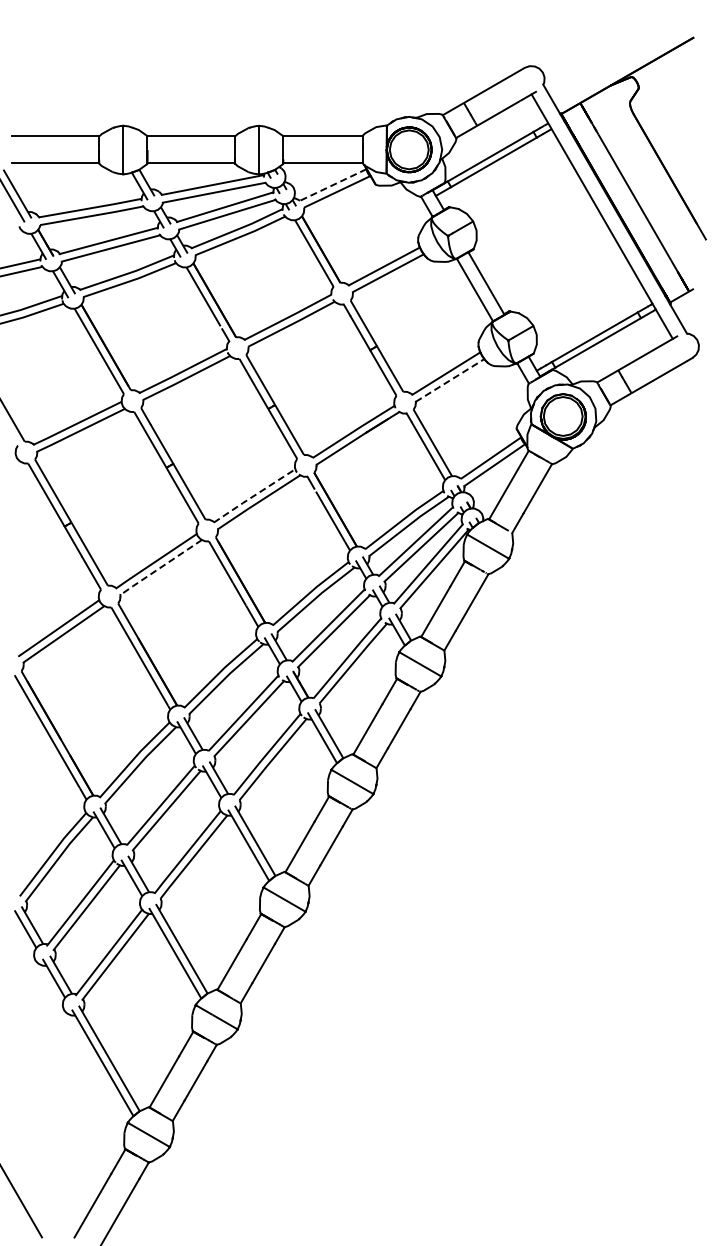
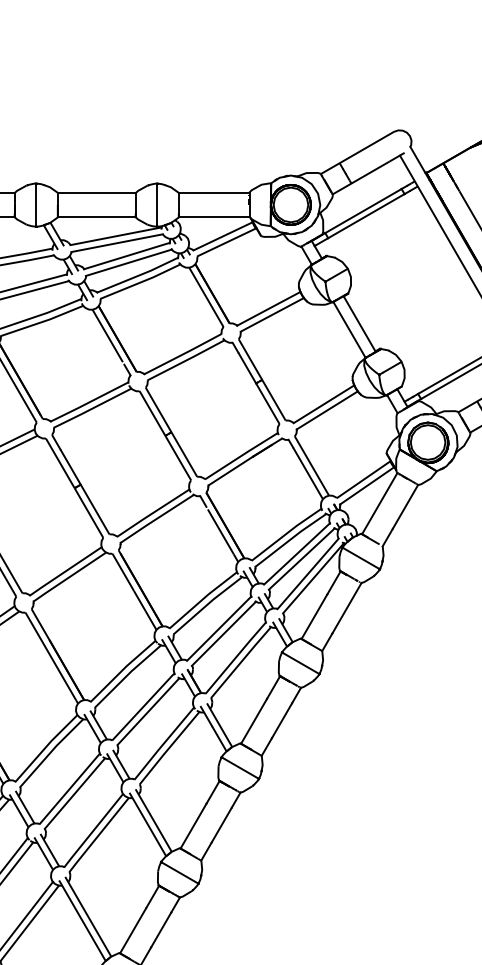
line: (333, 185) -> (223, 236), dashed -> solid
line: (450, 380) -> (327, 410), dashed -> solid
line: (253, 496) -> (152, 513), dashed -> solid
line: (159, 568) -> (68, 577), dashed -> solid

